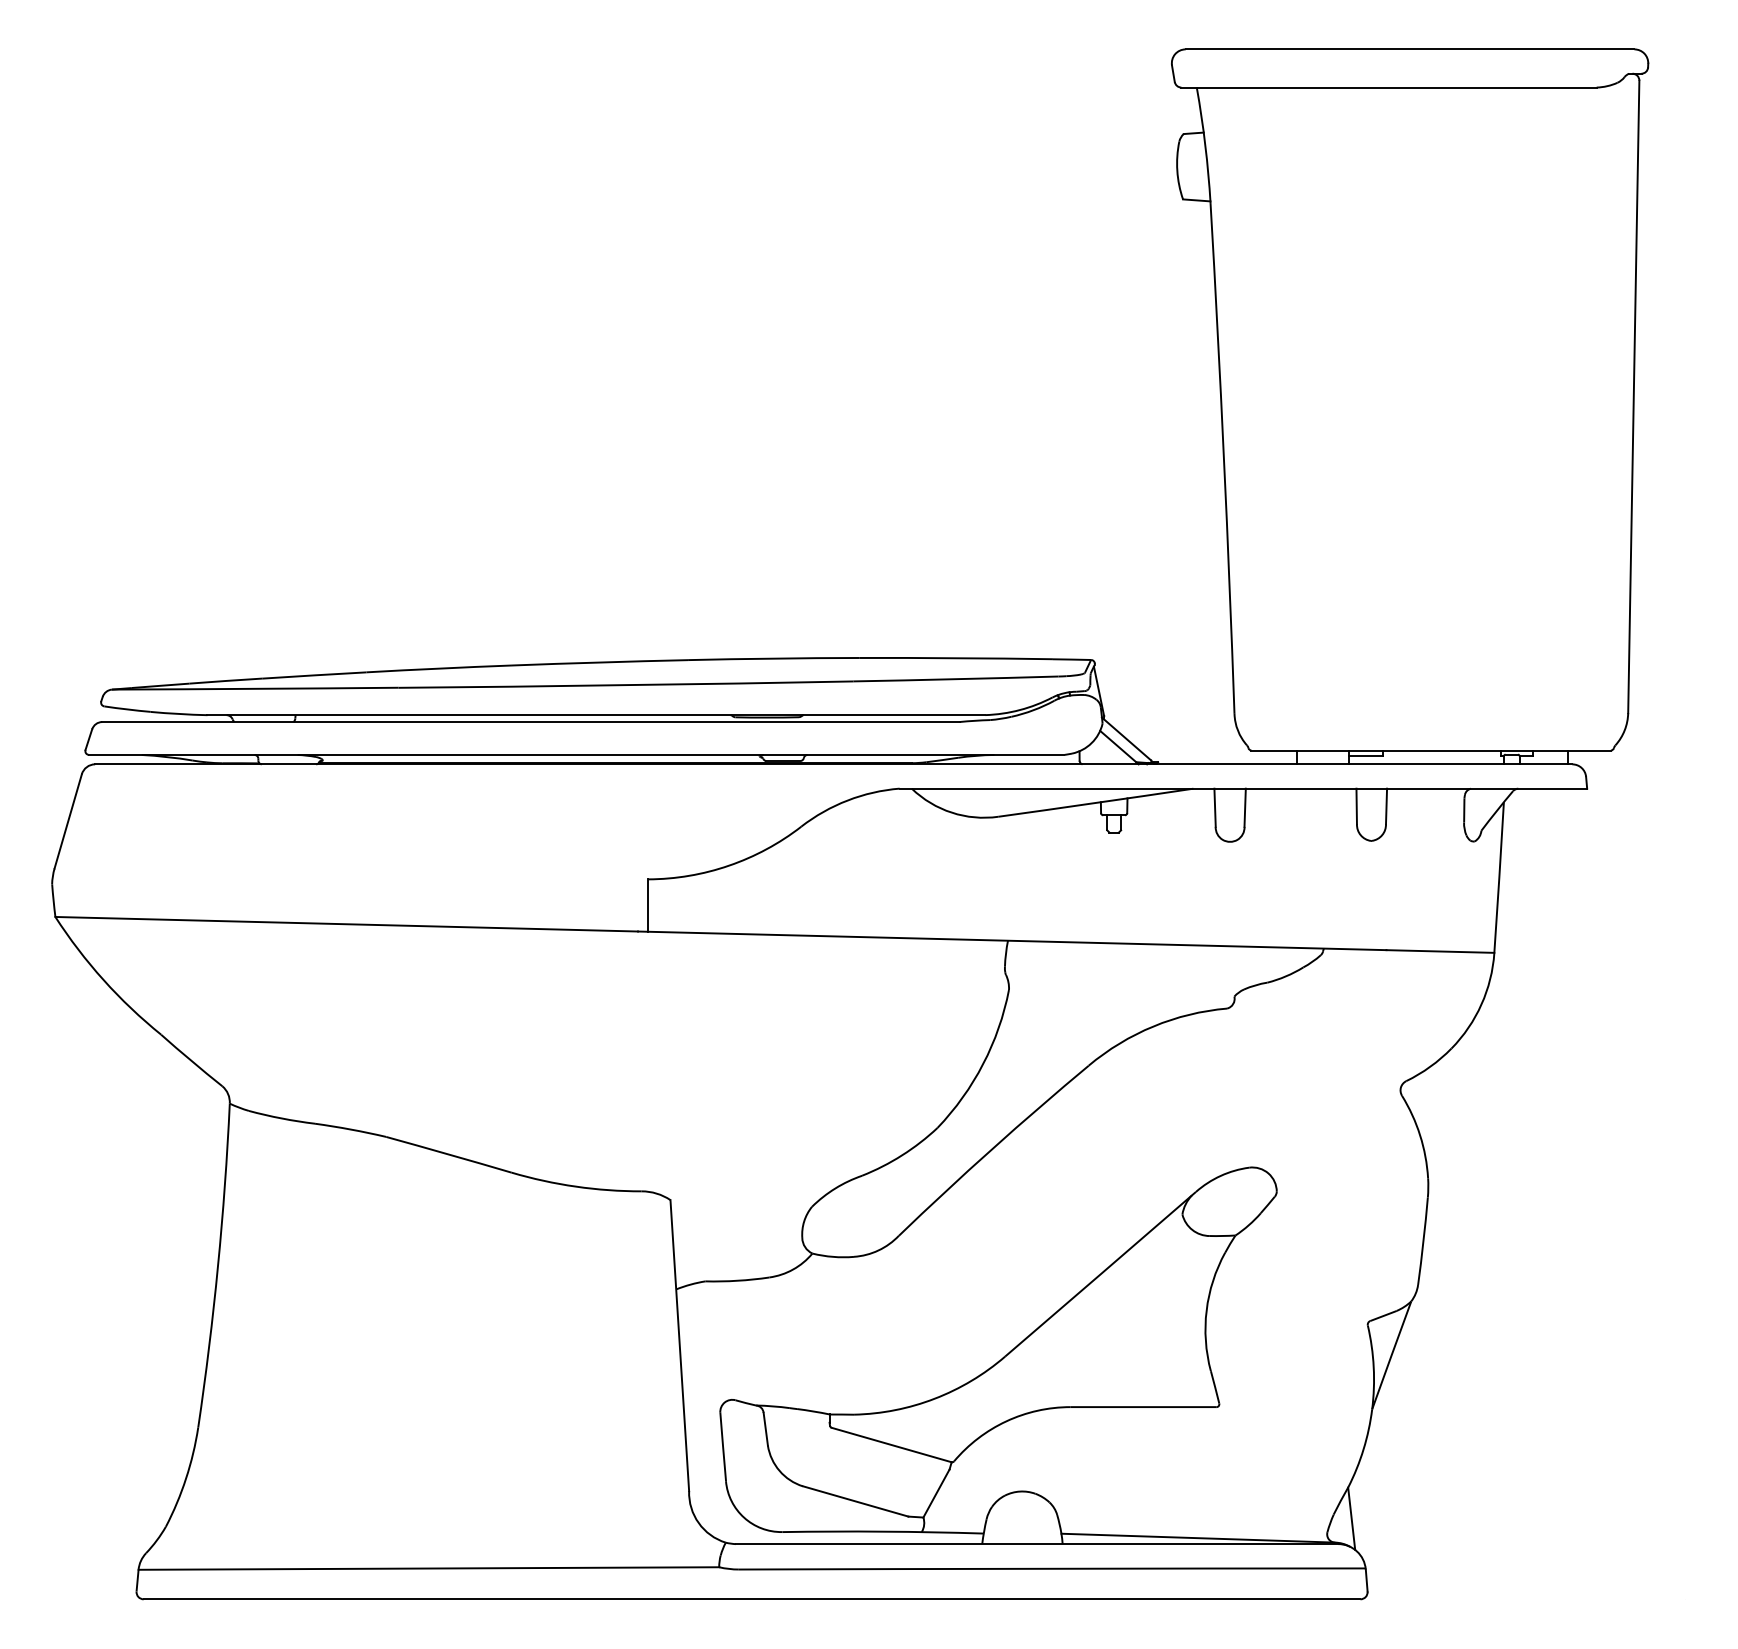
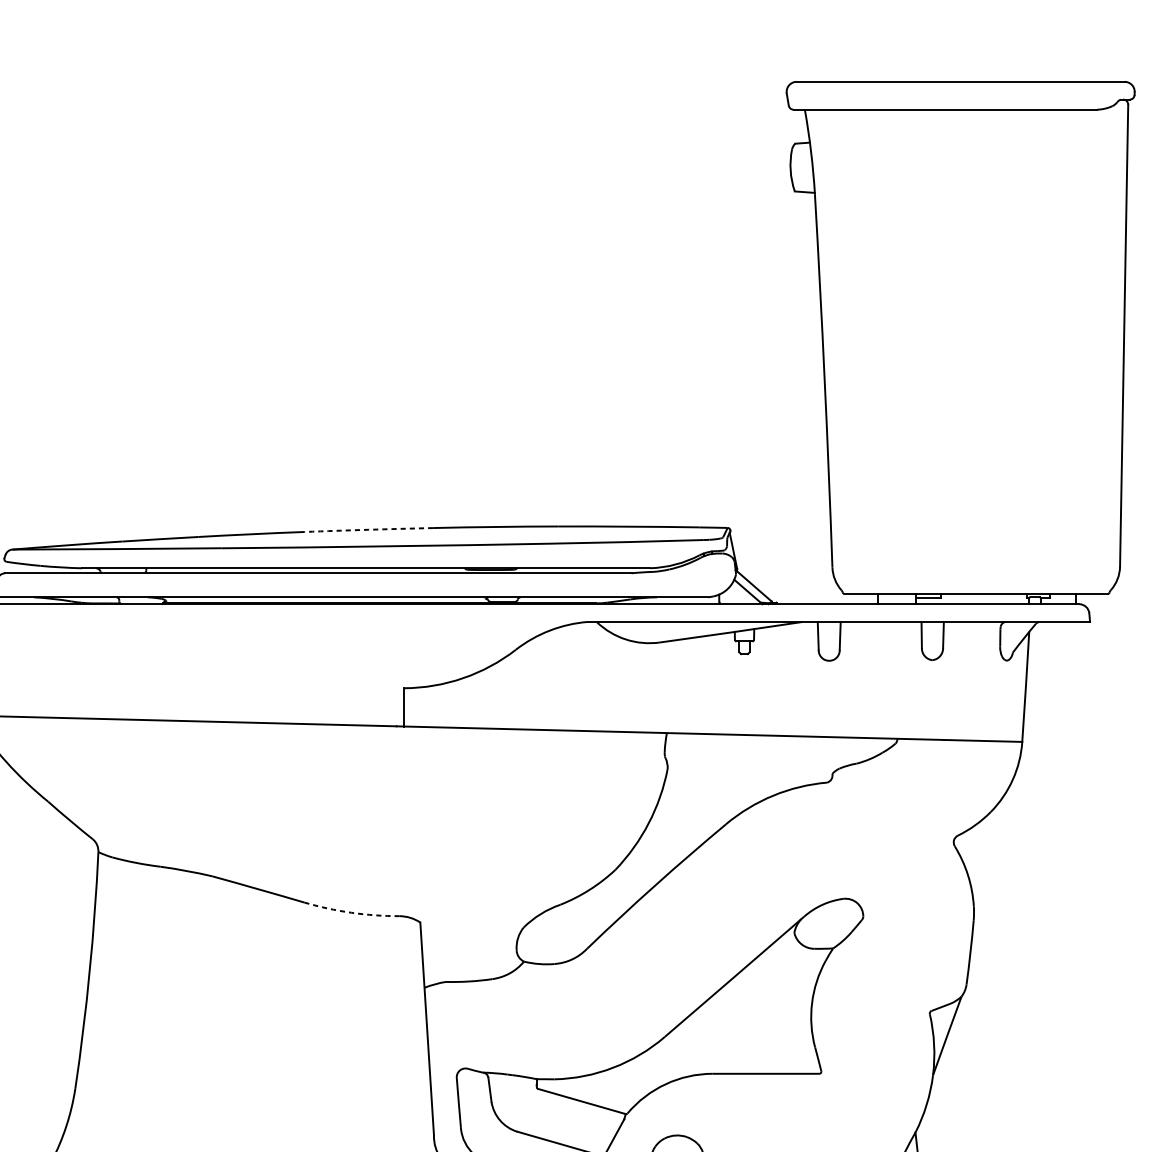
arc: (599, 662) -> (368, 529), solid -> dashed
arc: (576, 1186) -> (351, 912), solid -> dashed

